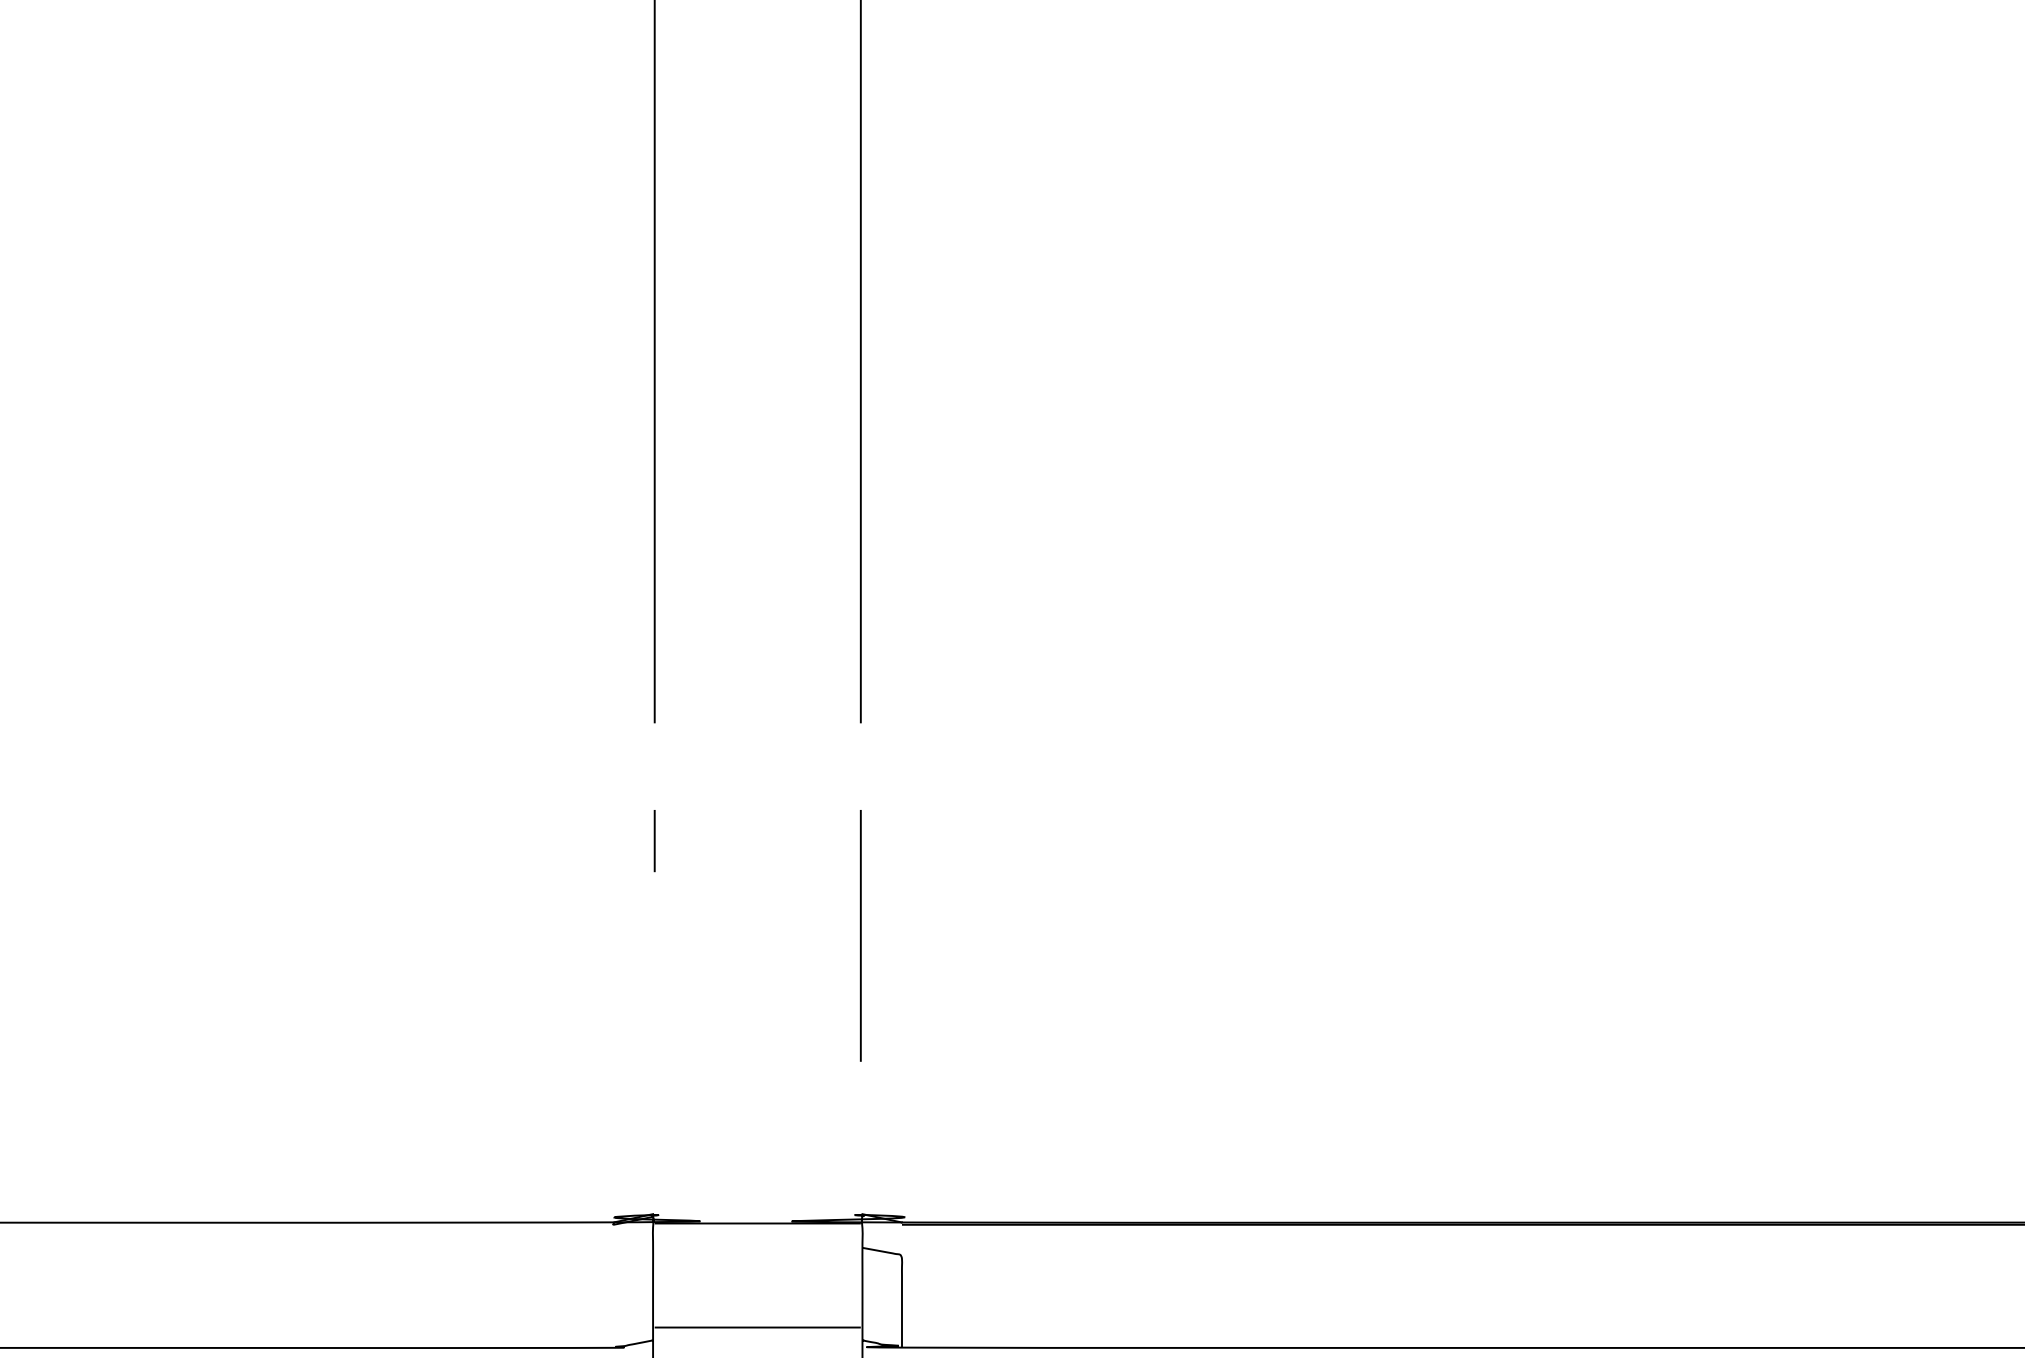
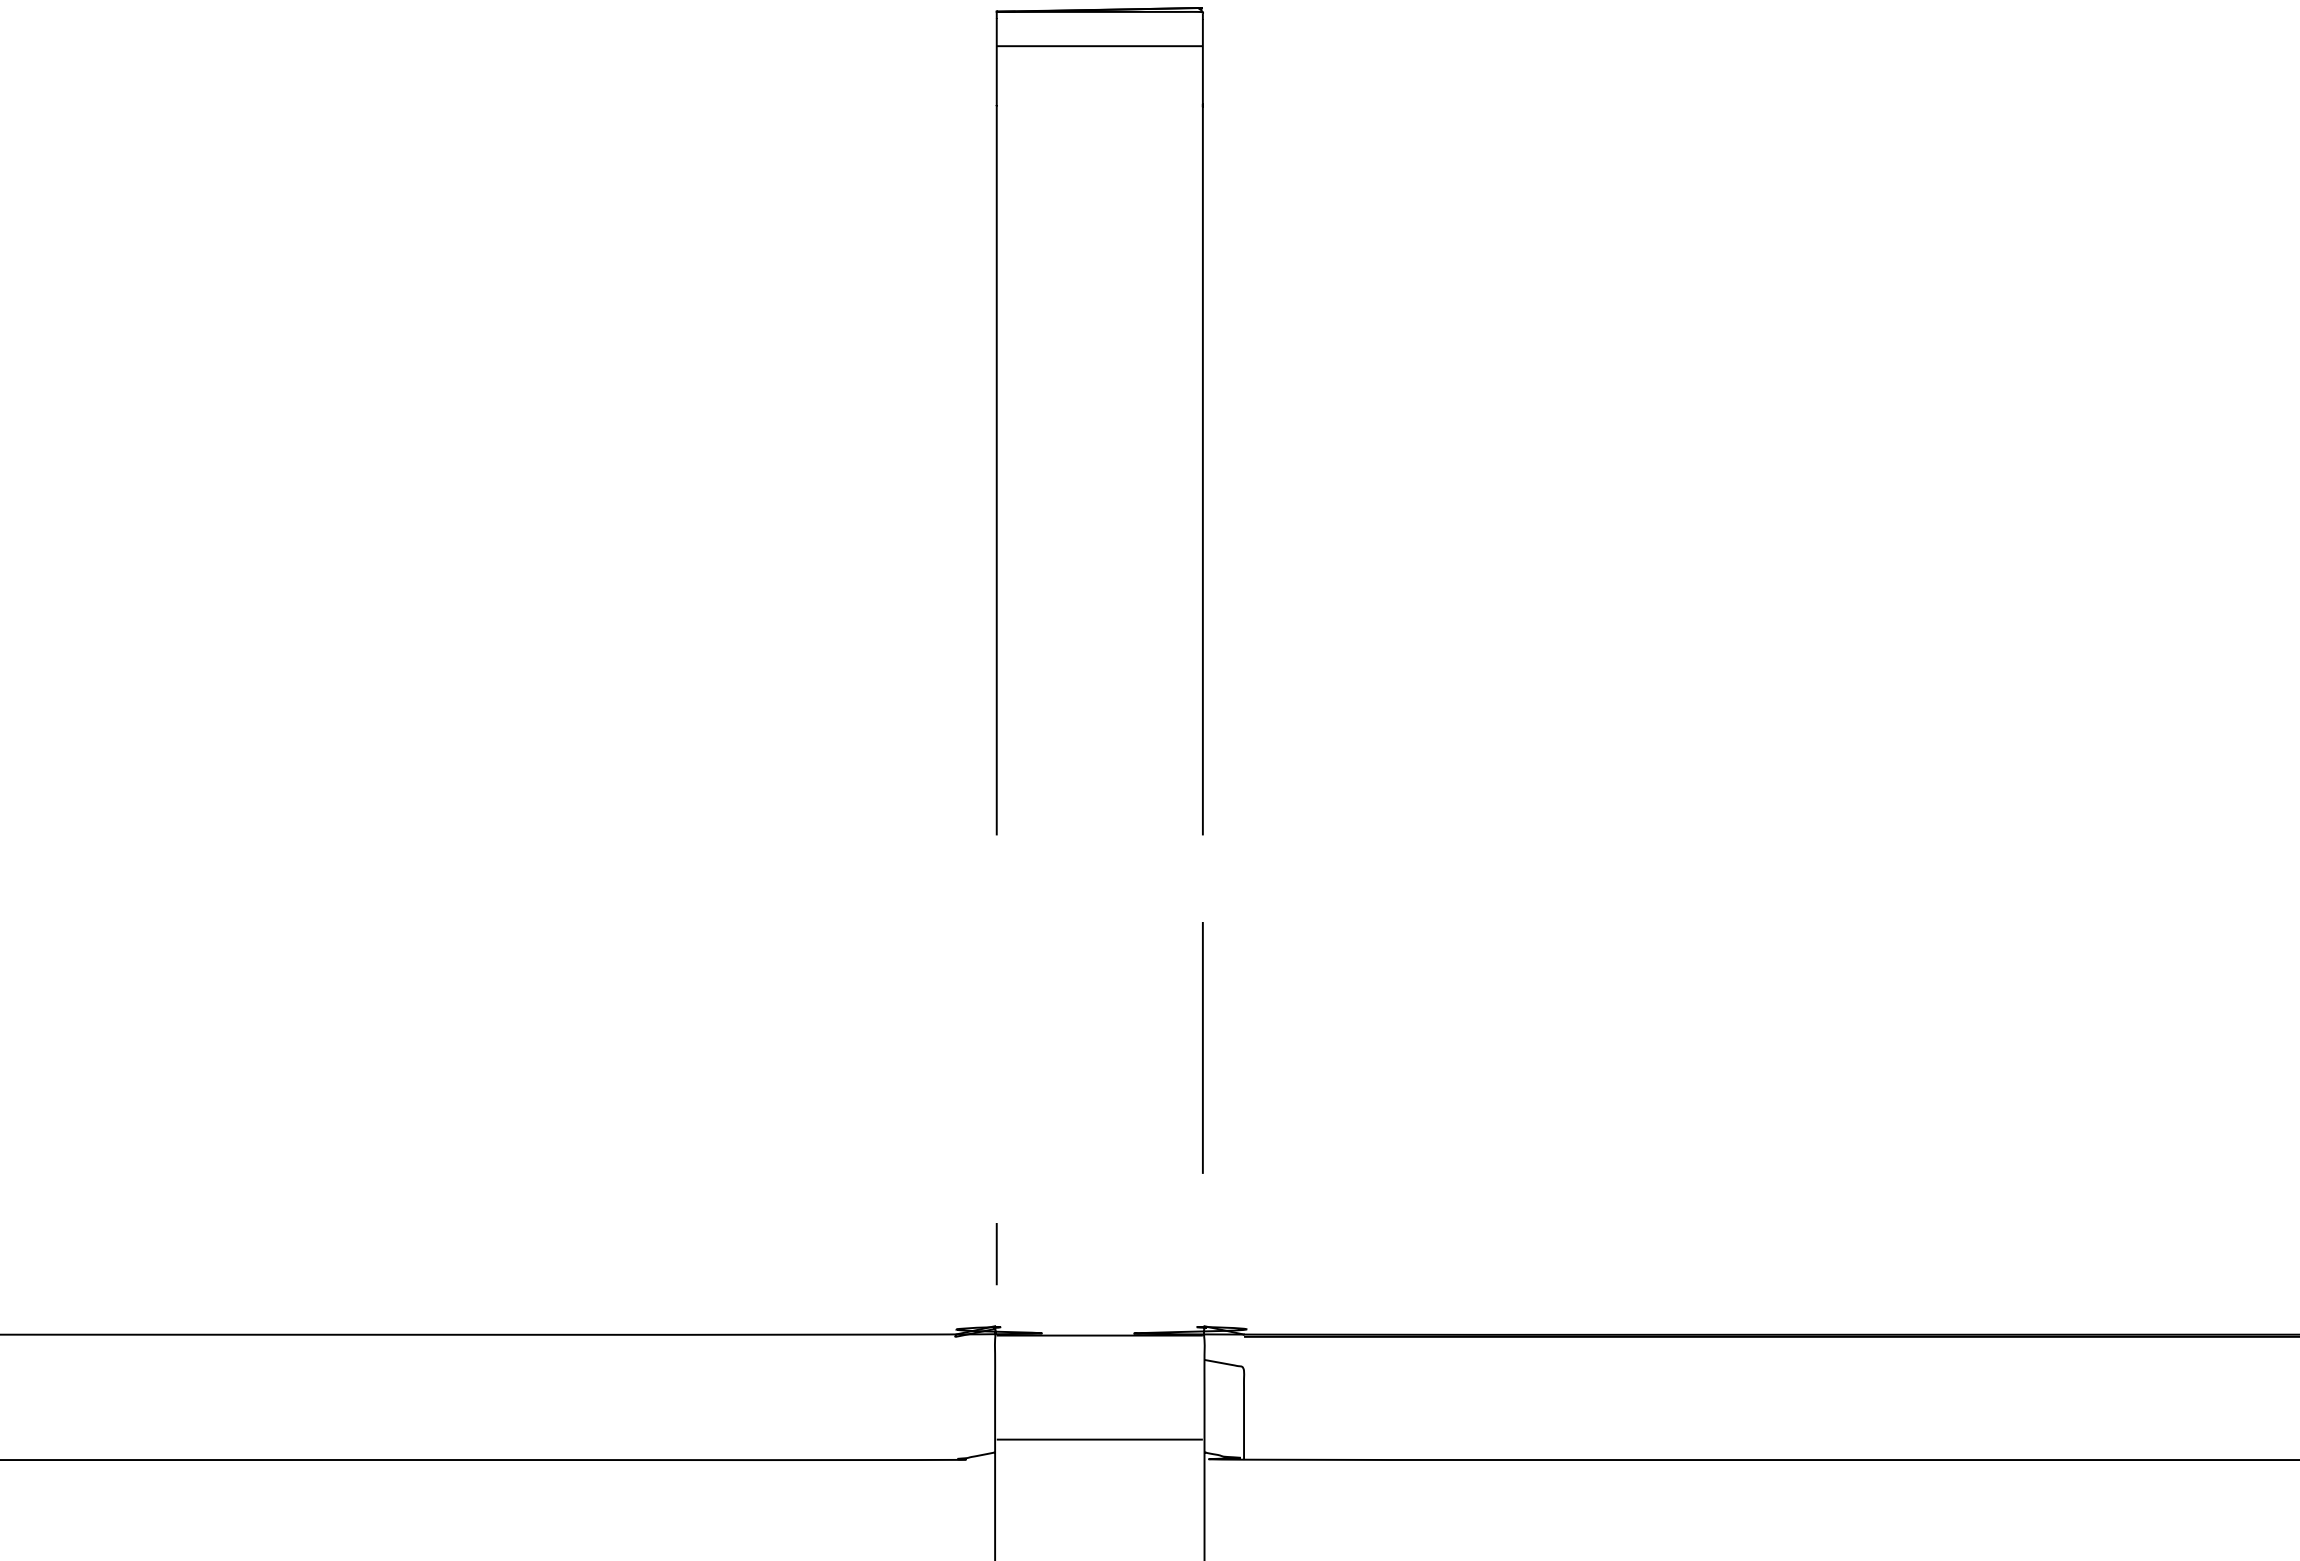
line: (654, 841) -> (996, 1254), moved

